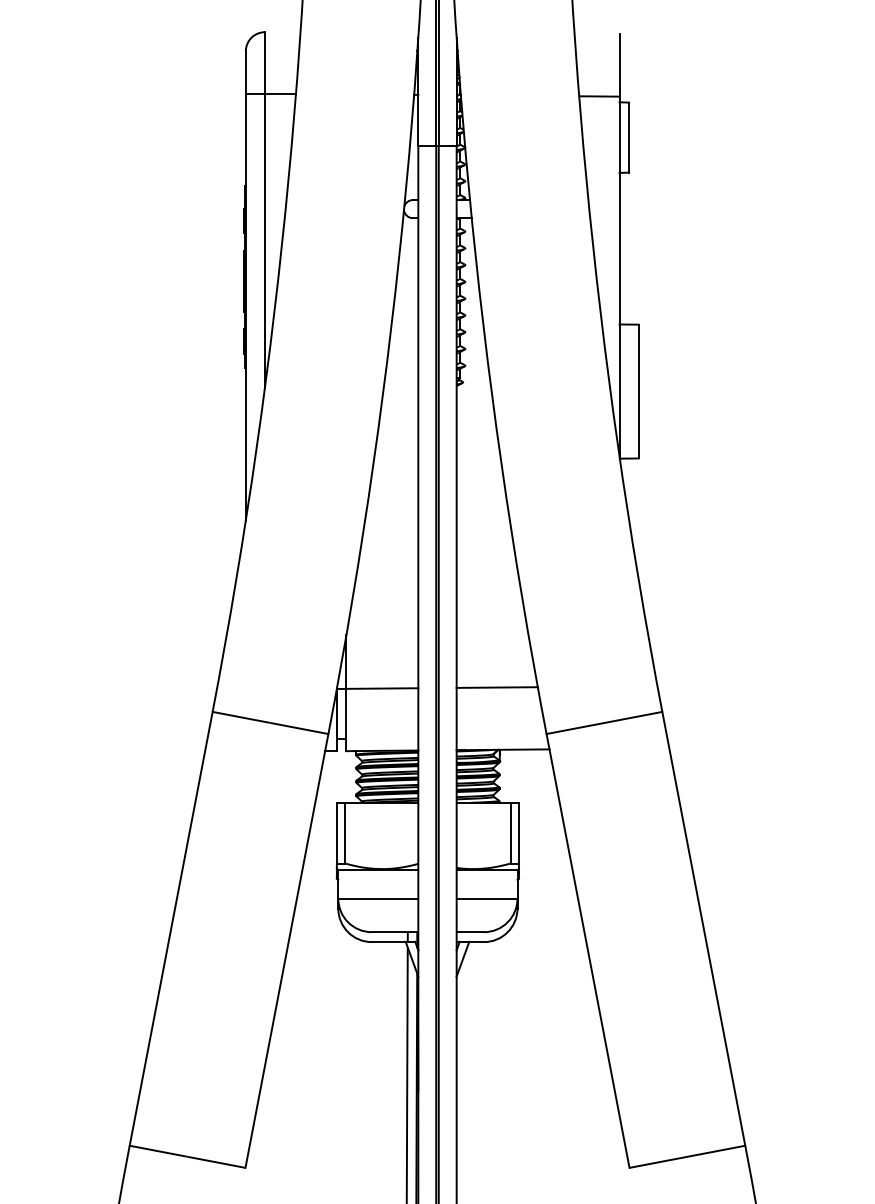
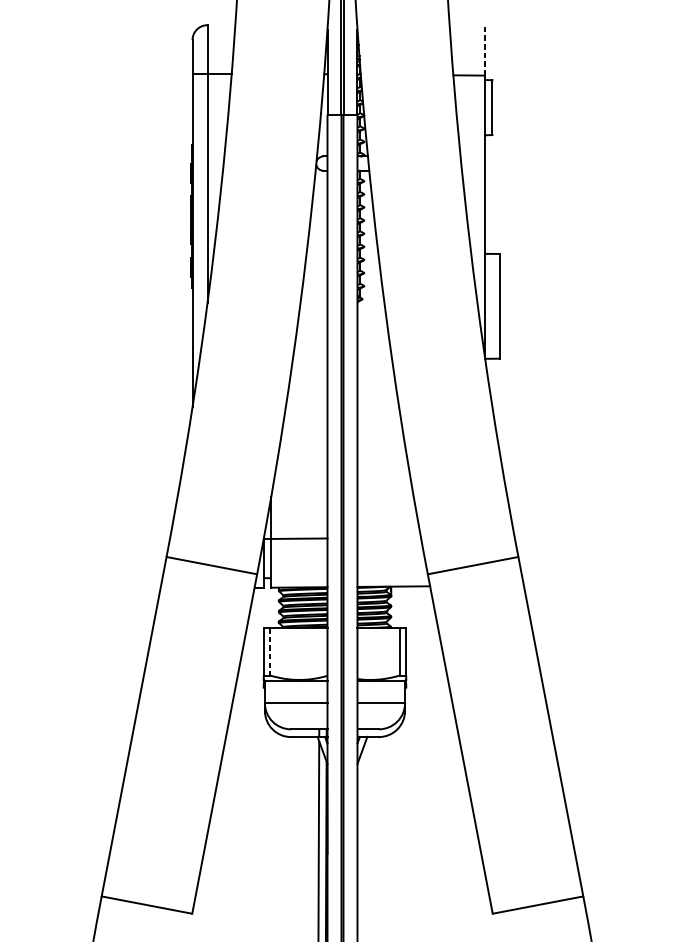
line: (619, 65) -> (484, 51), solid -> dashed
line: (496, 687) -> (388, 537), removed
line: (345, 833) -> (270, 652), solid -> dashed

